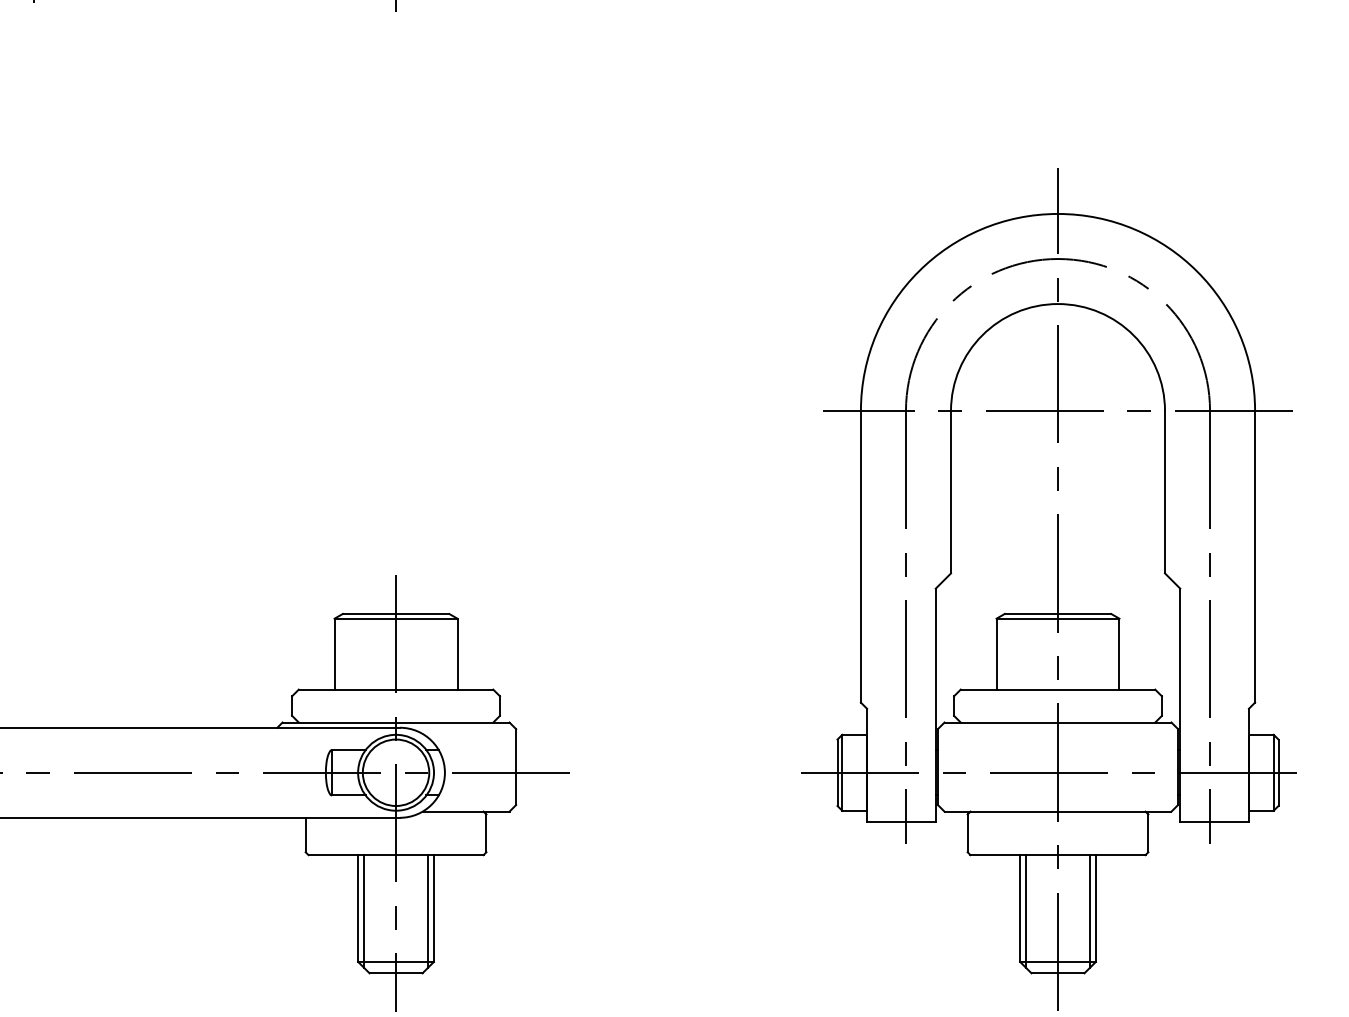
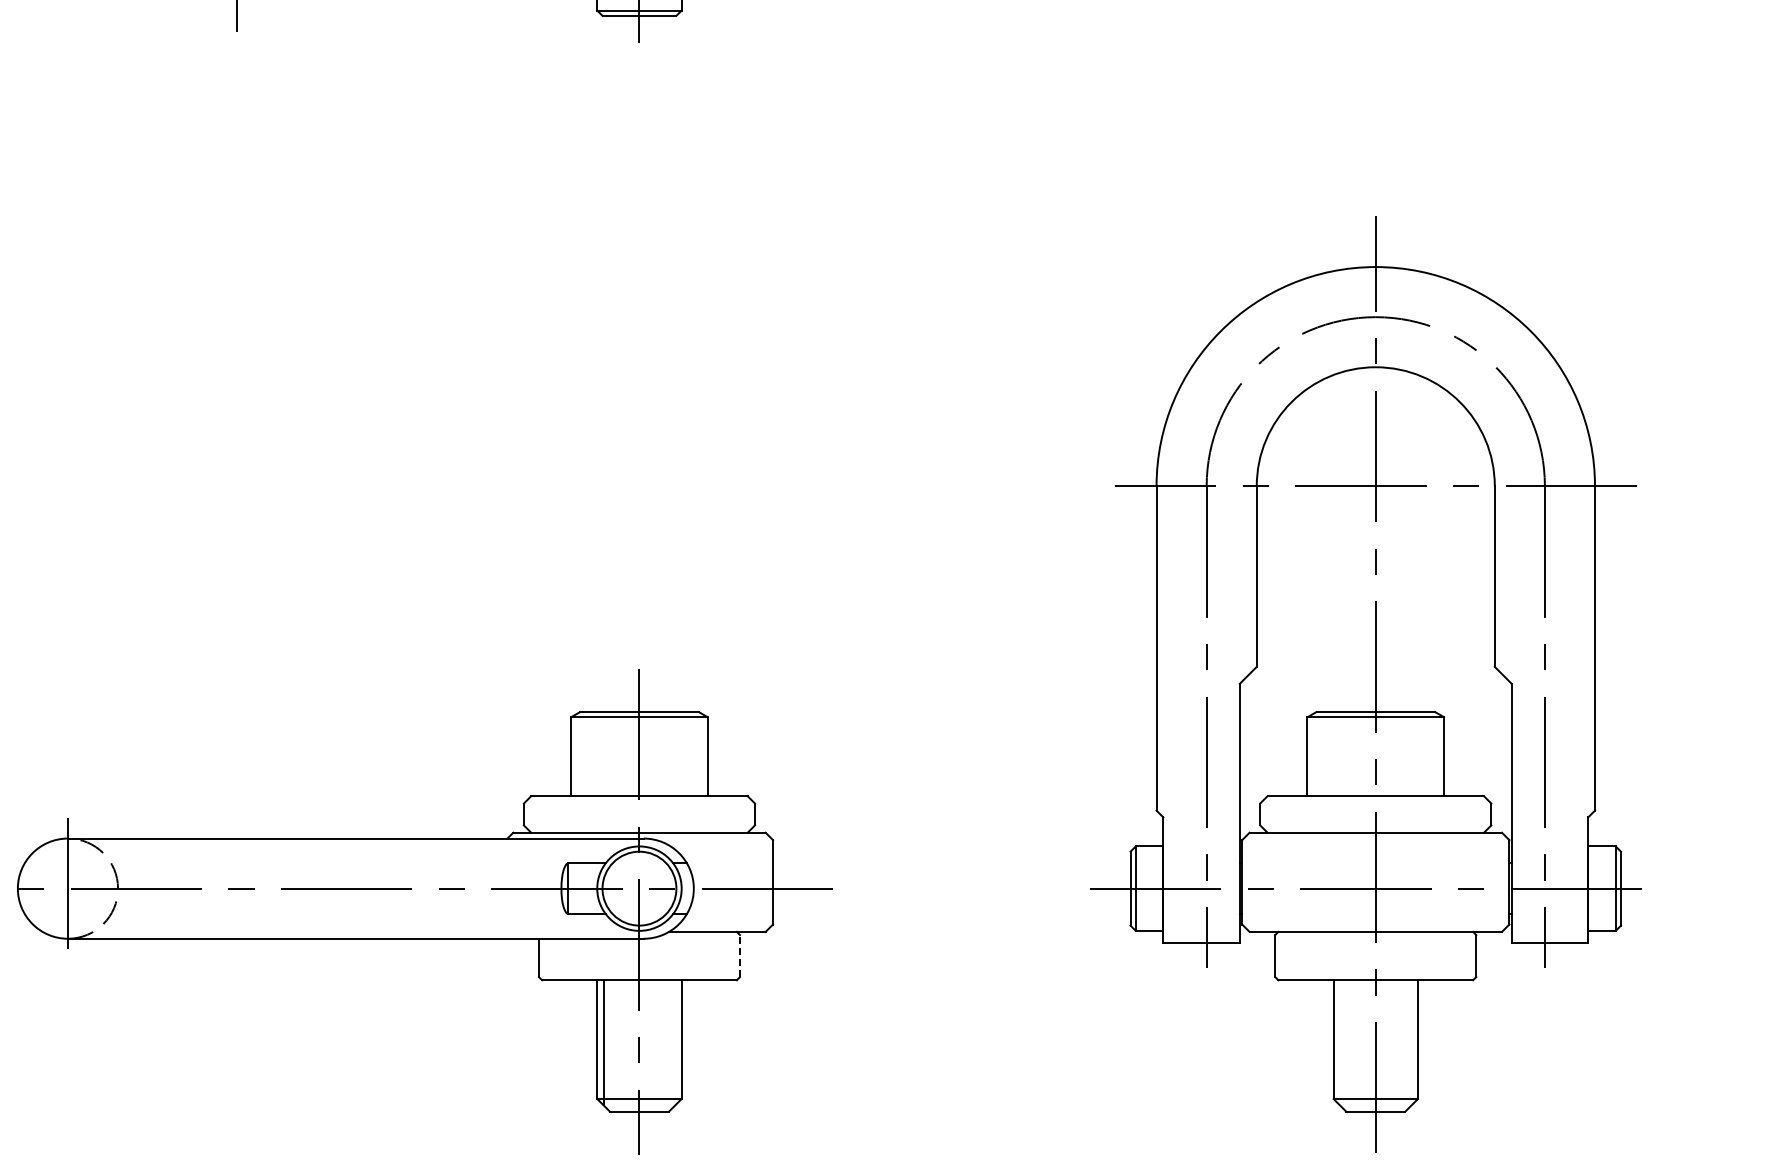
line: (485, 832) -> (739, 955), solid -> dashed
line: (428, 911) -> (675, 1042), removed
line: (1026, 911) -> (1340, 1042), removed
line: (1090, 911) -> (1411, 1042), removed

